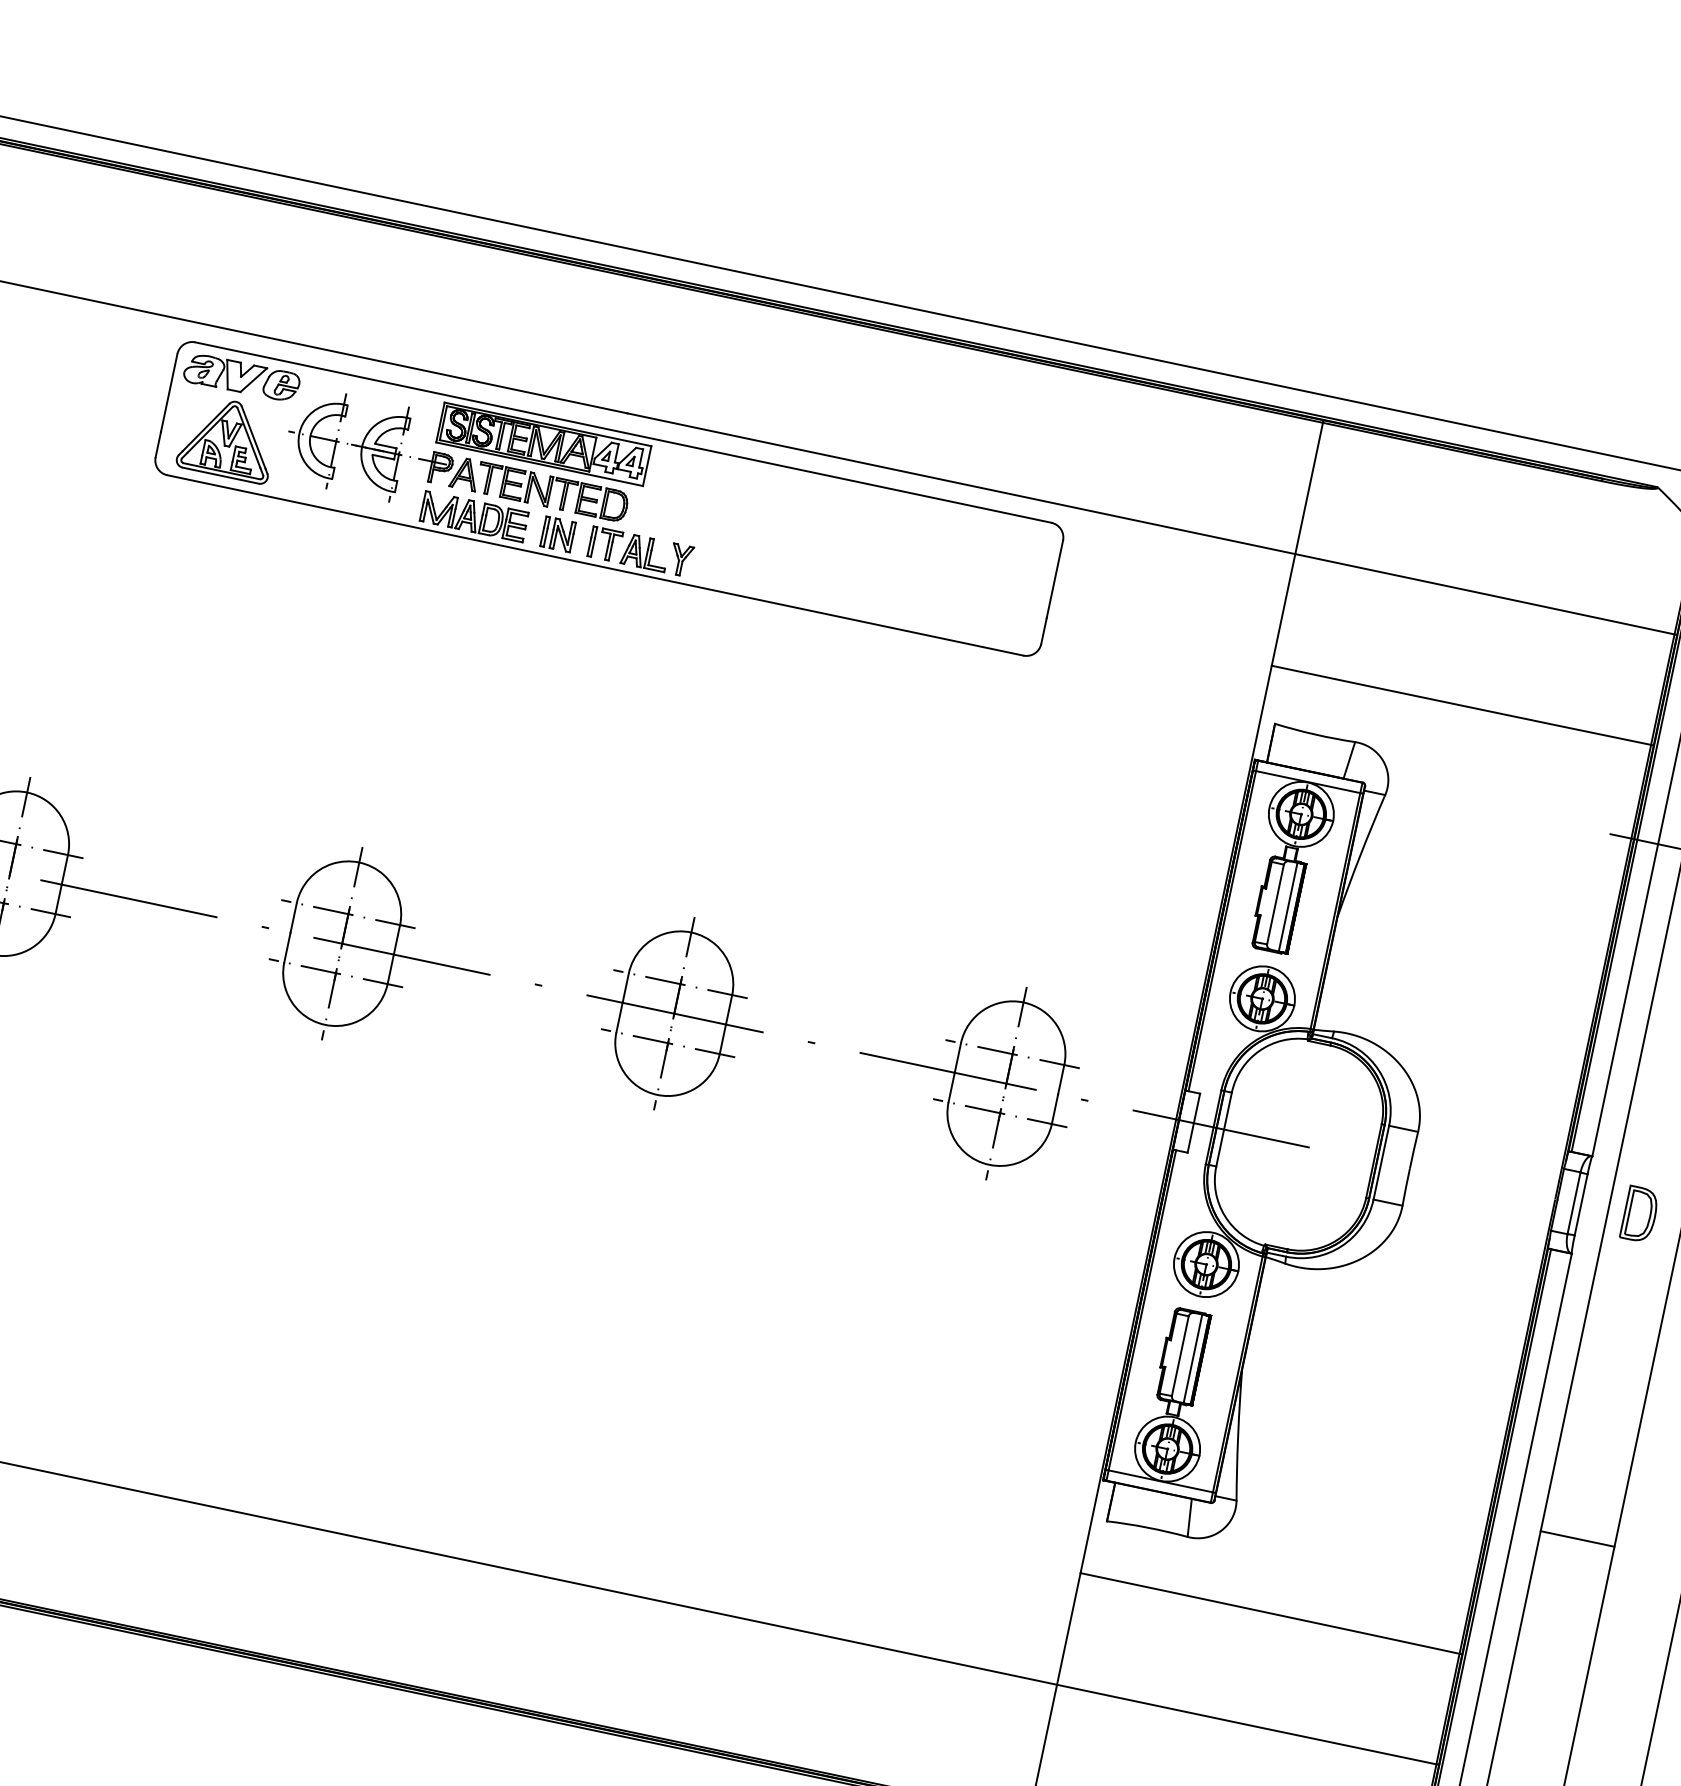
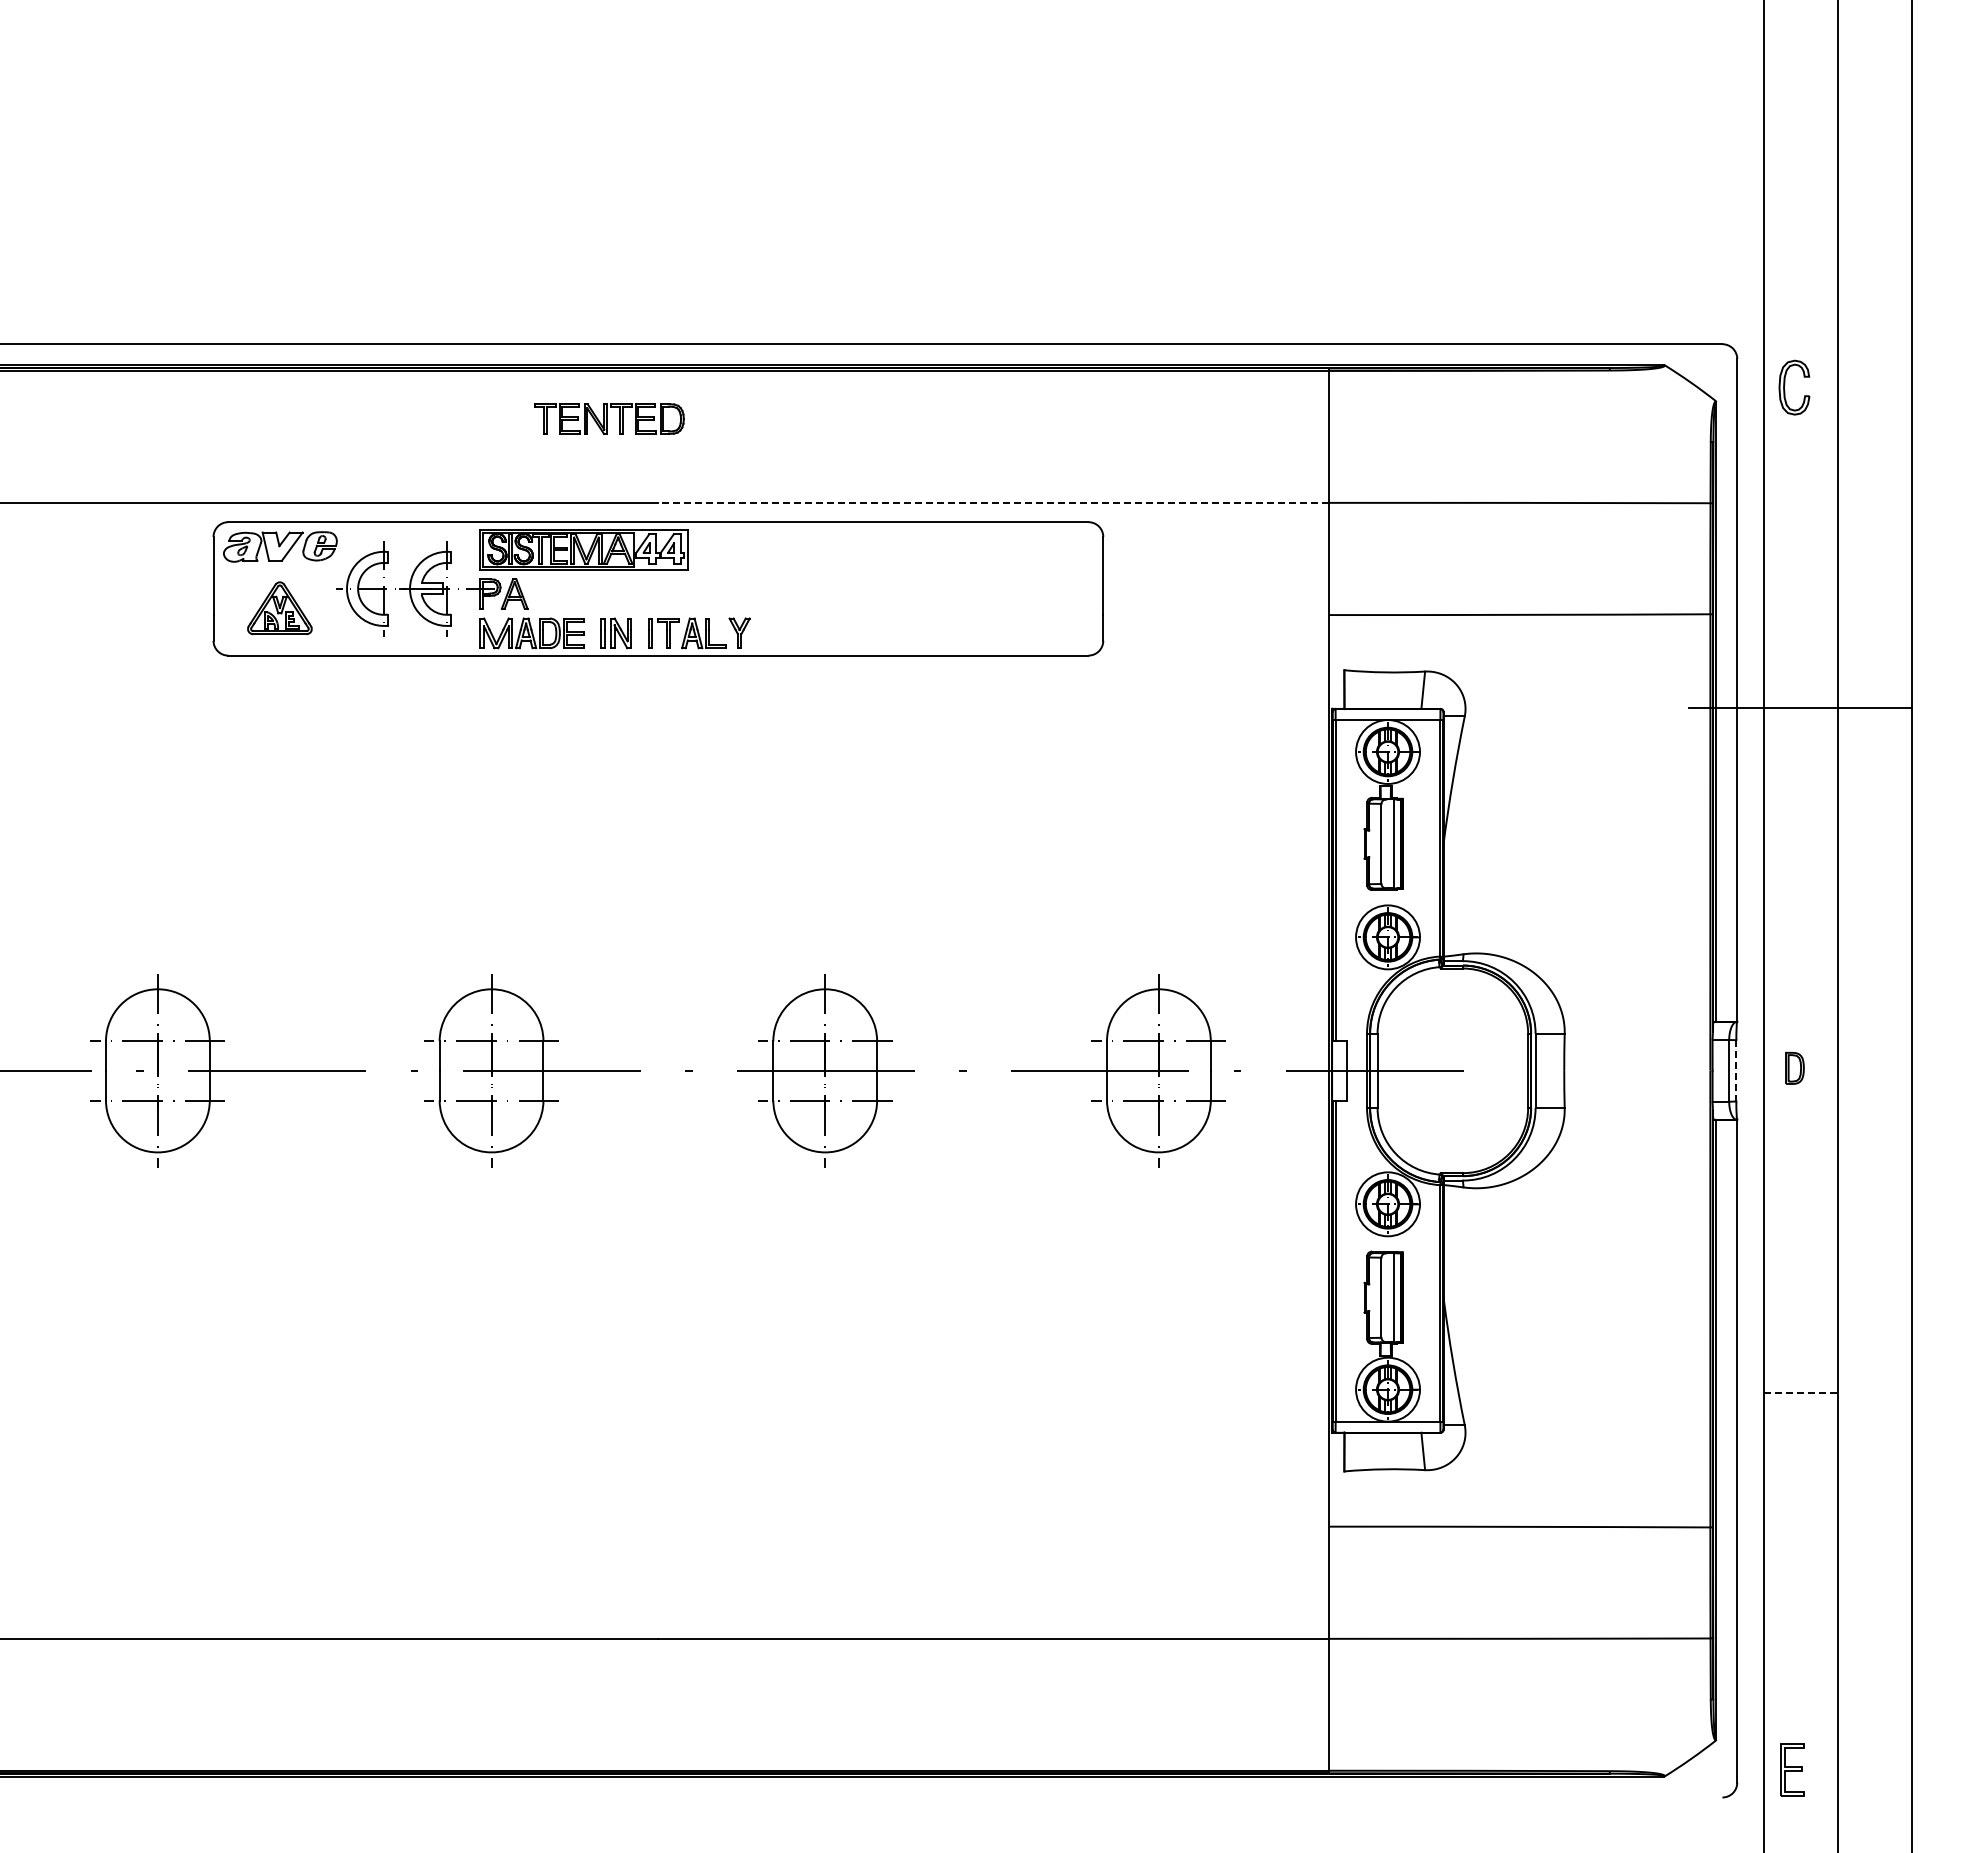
part: (228, 439) -> (279, 608), size x0.7
line: (961, 483) -> (993, 502), solid -> dashed
part: (552, 491) -> (609, 418), moved
line: (1581, 1204) -> (1736, 1070), solid -> dashed
part: (1639, 1214) -> (1794, 1068), size x0.6
line: (1578, 1539) -> (1801, 1393), solid -> dashed

